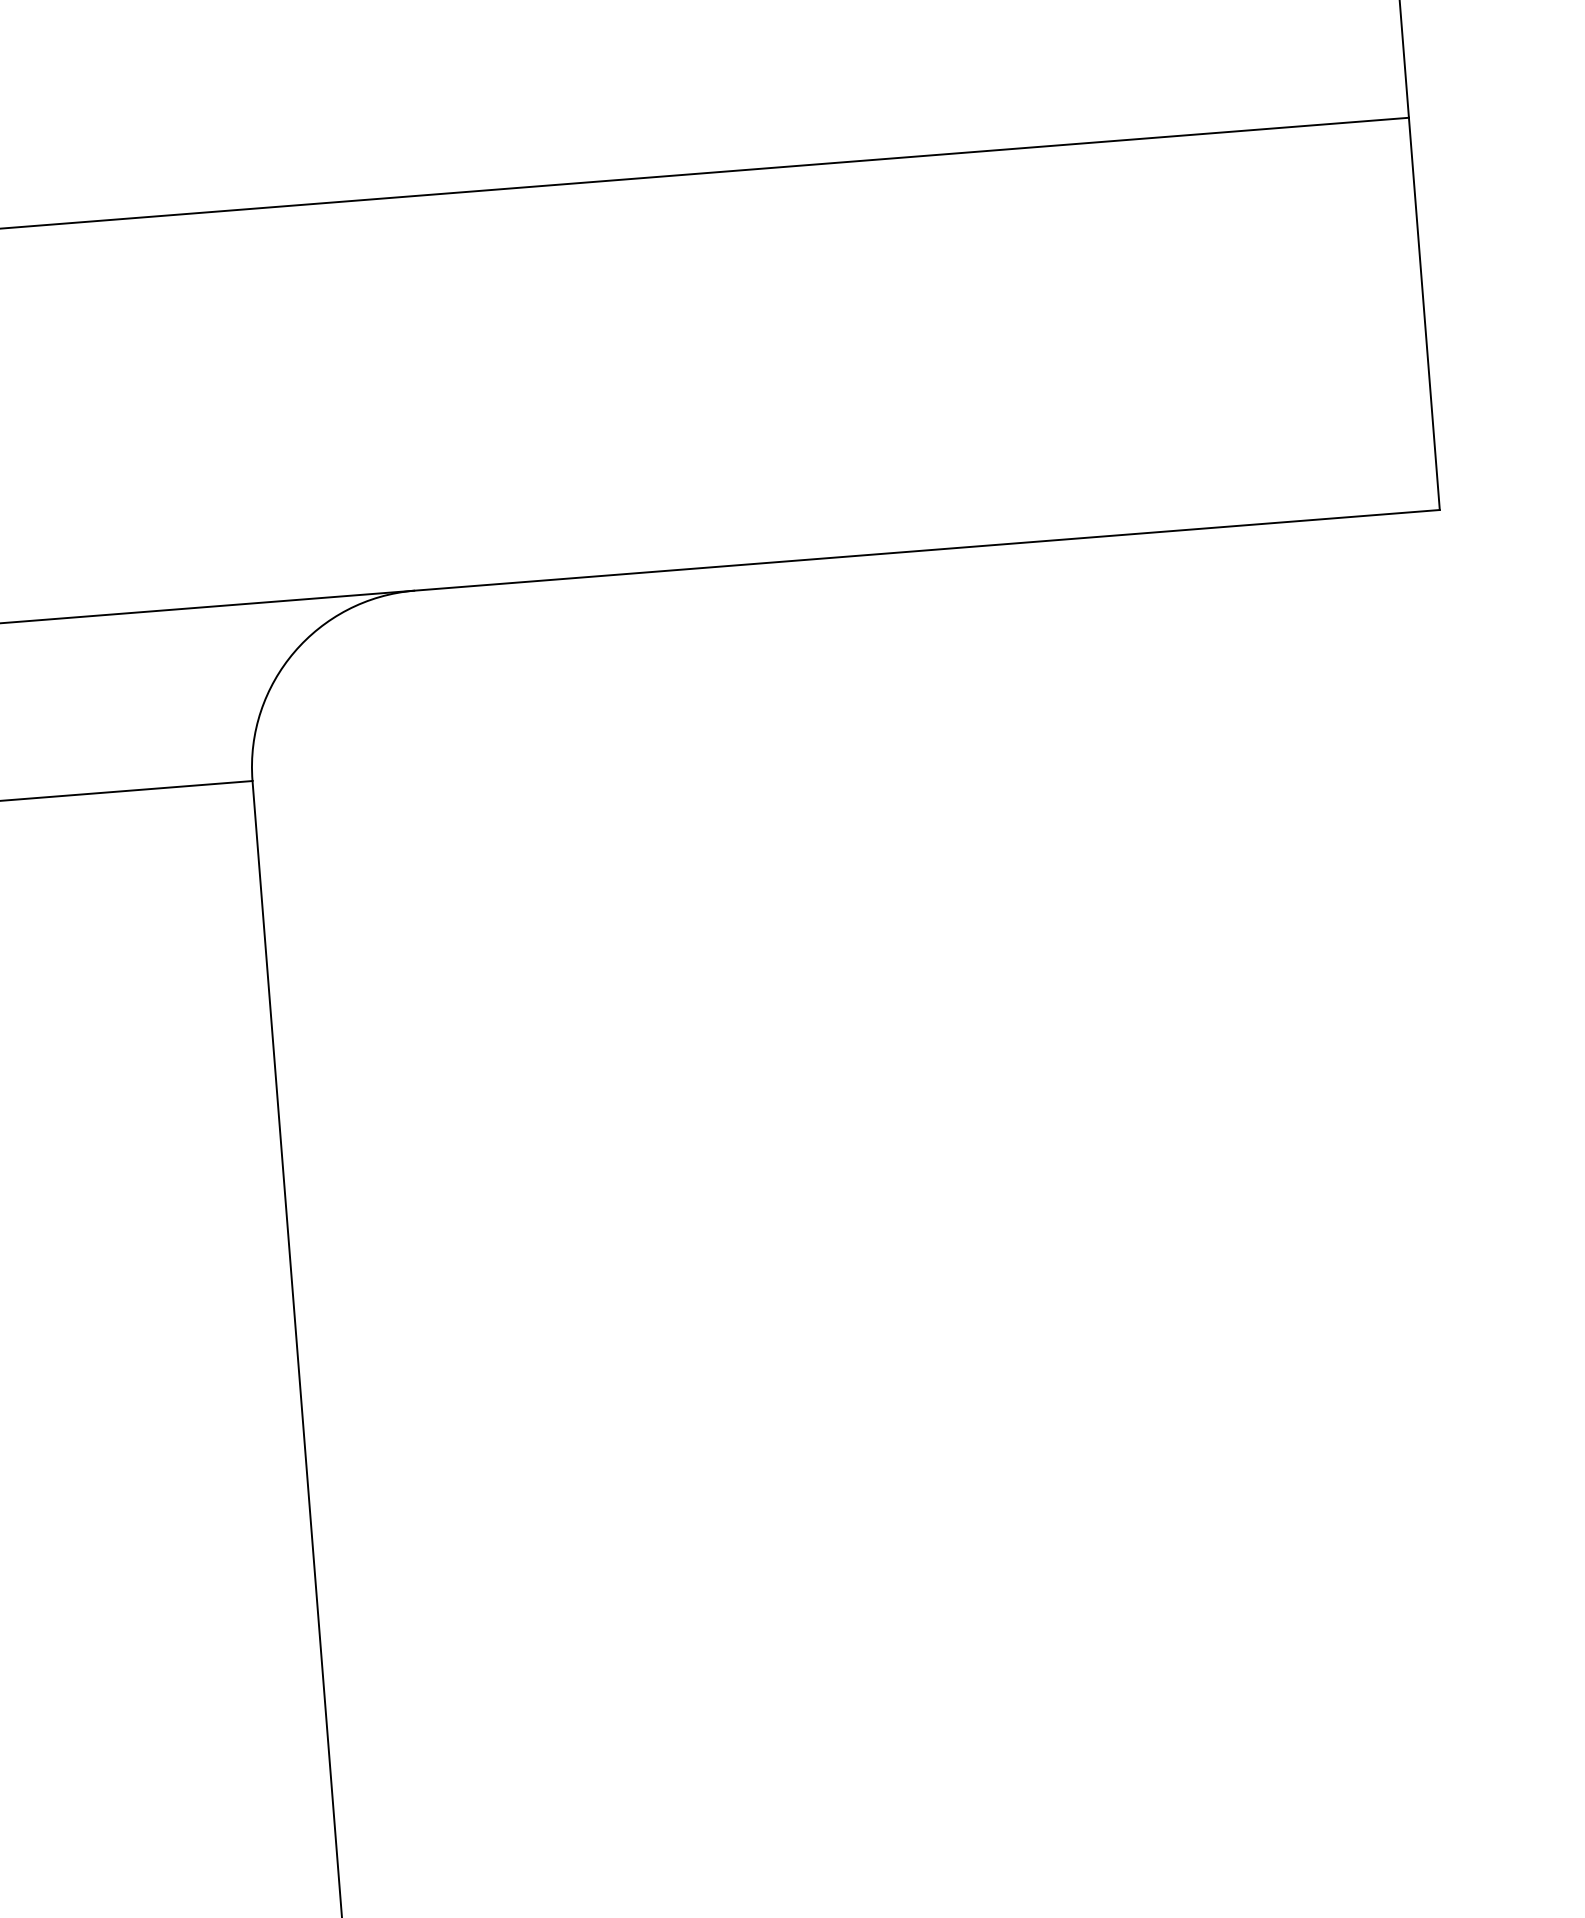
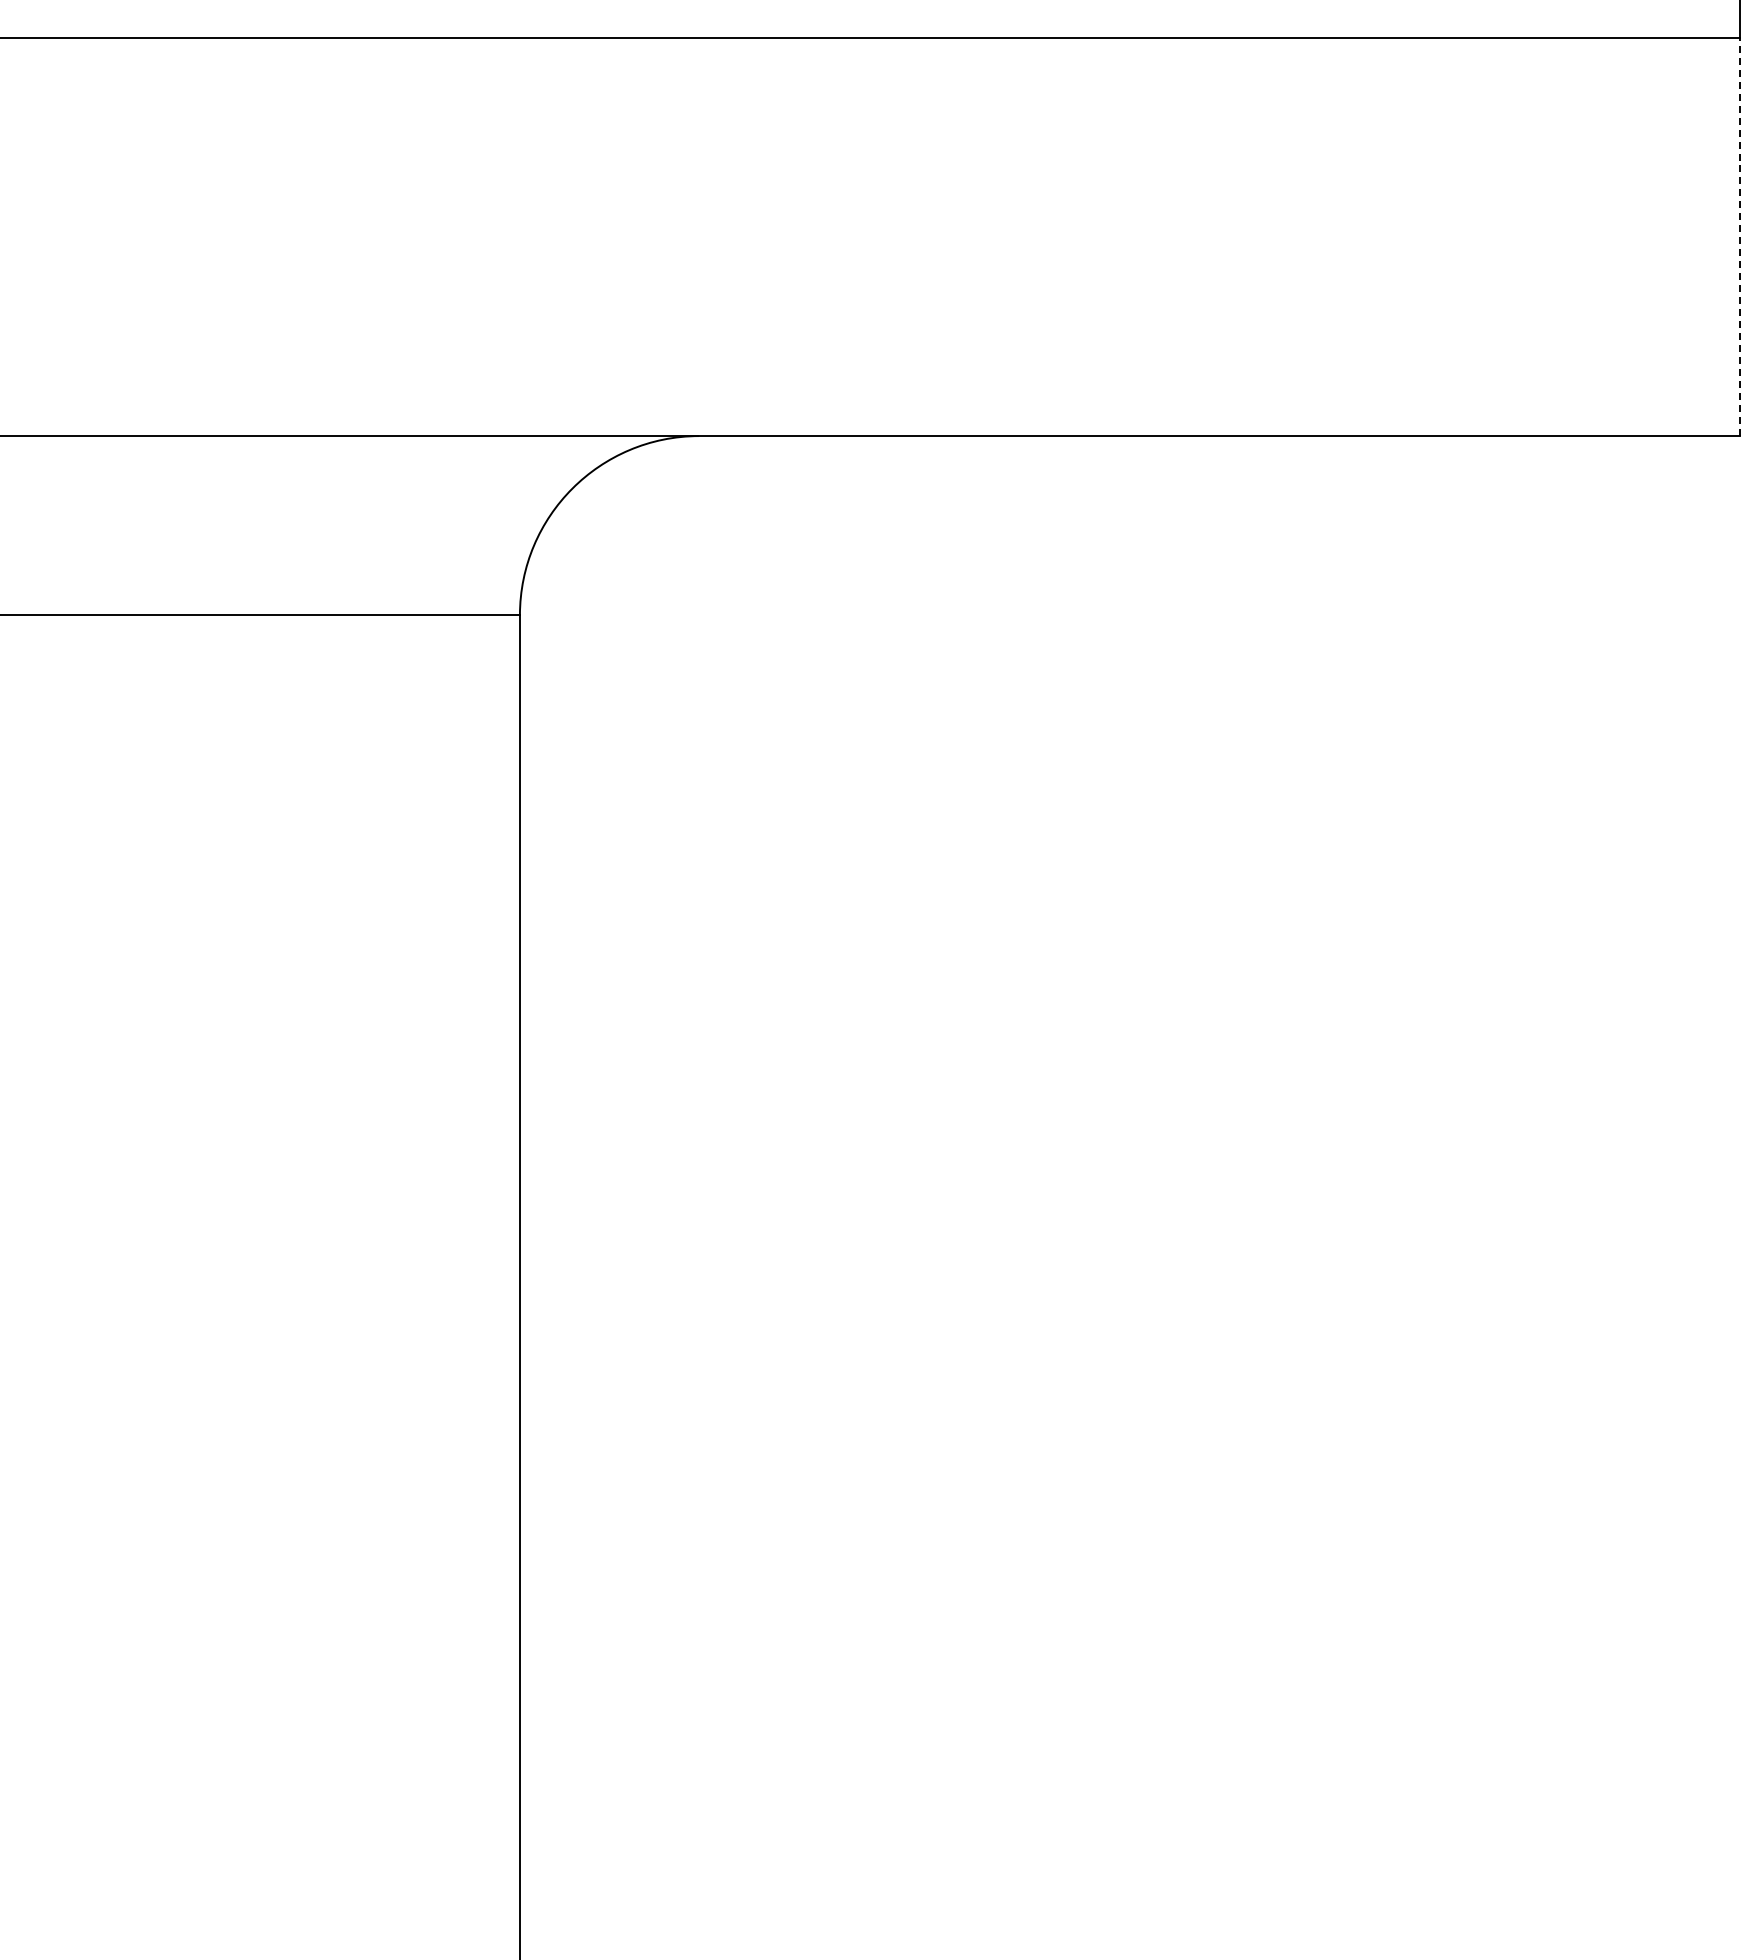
line: (1424, 313) -> (1740, 236), solid -> dashed

